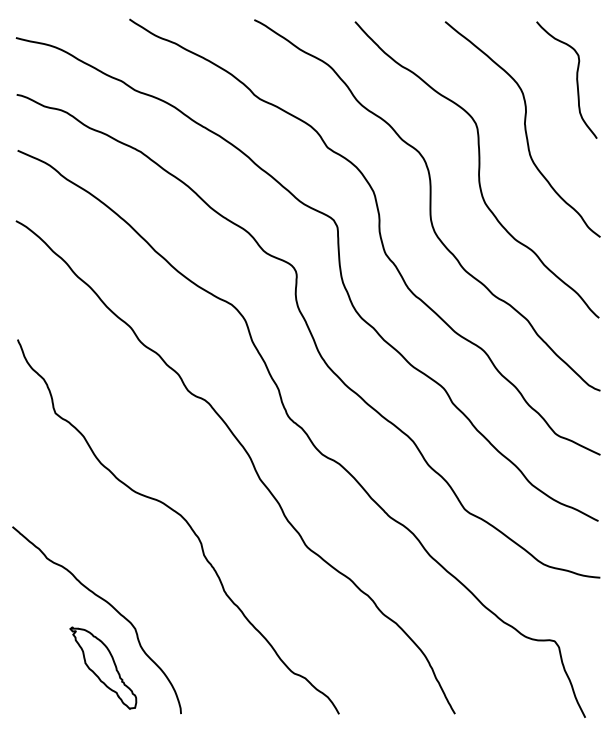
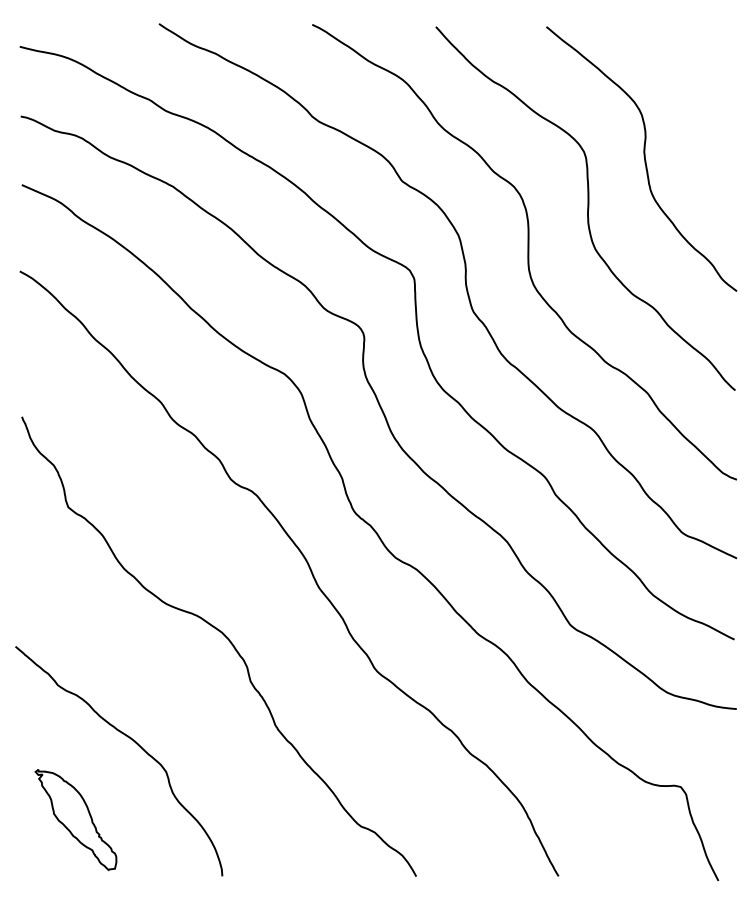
curve: (576, 80) -> (707, 98), removed
part: (102, 667) -> (75, 819), moved

